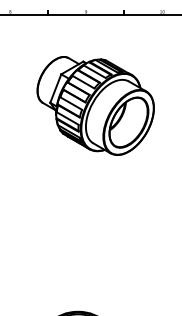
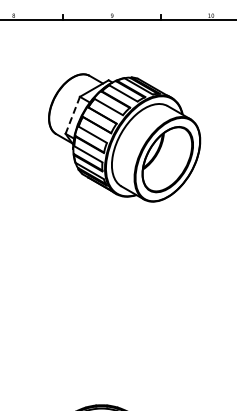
line: (55, 88) -> (72, 115), solid -> dashed

